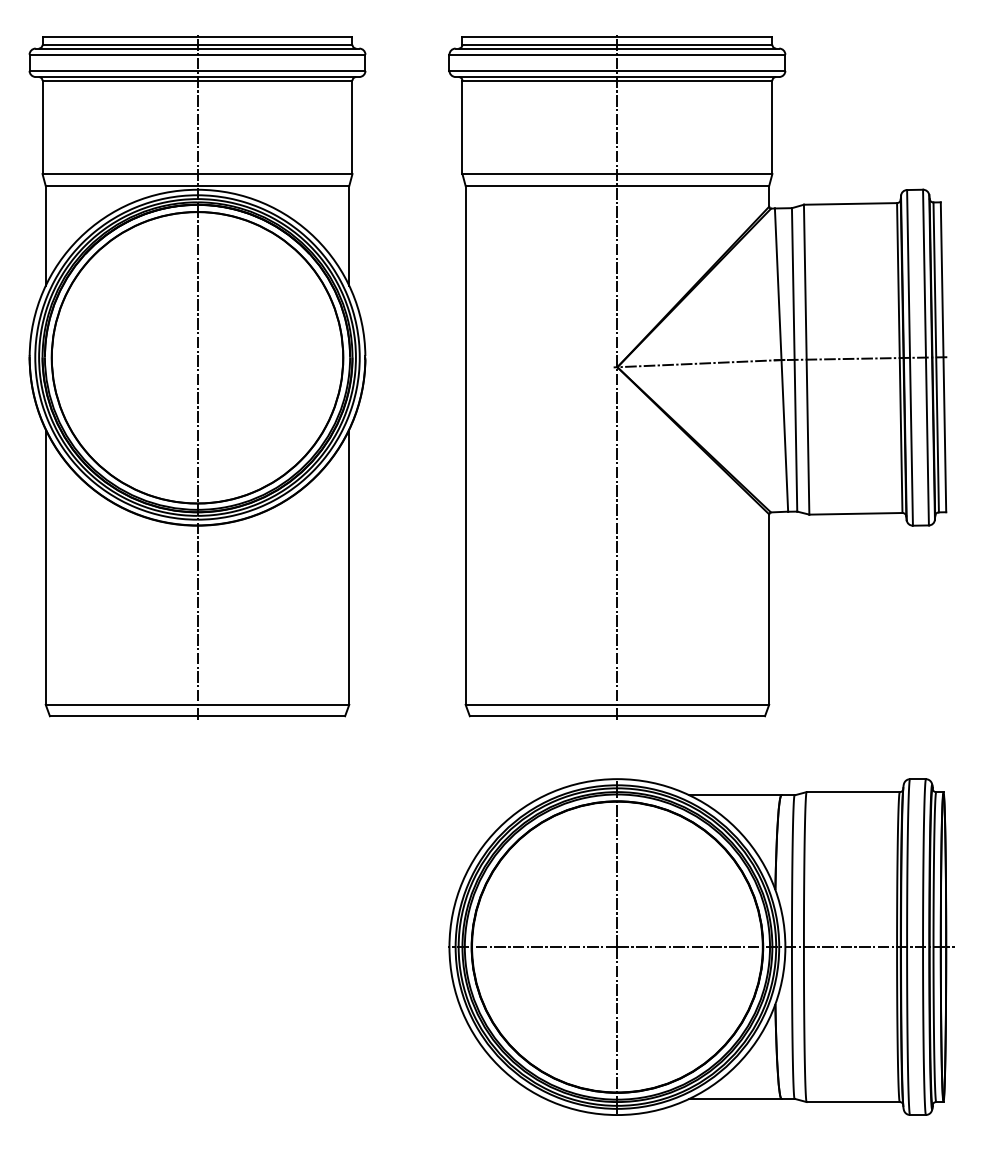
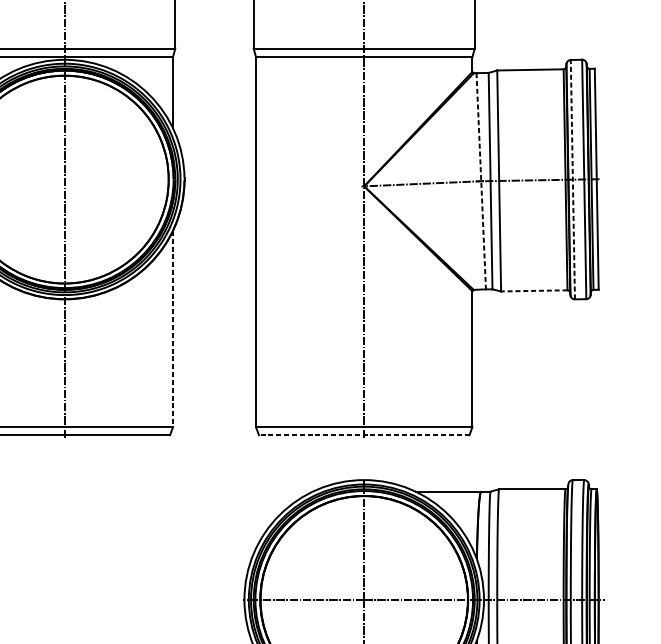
line: (910, 357) -> (573, 179), solid -> dashed
line: (781, 360) -> (481, 181), solid -> dashed
line: (855, 513) -> (534, 290), solid -> dashed
line: (349, 567) -> (173, 329), solid -> dashed
line: (617, 716) -> (364, 435), solid -> dashed

